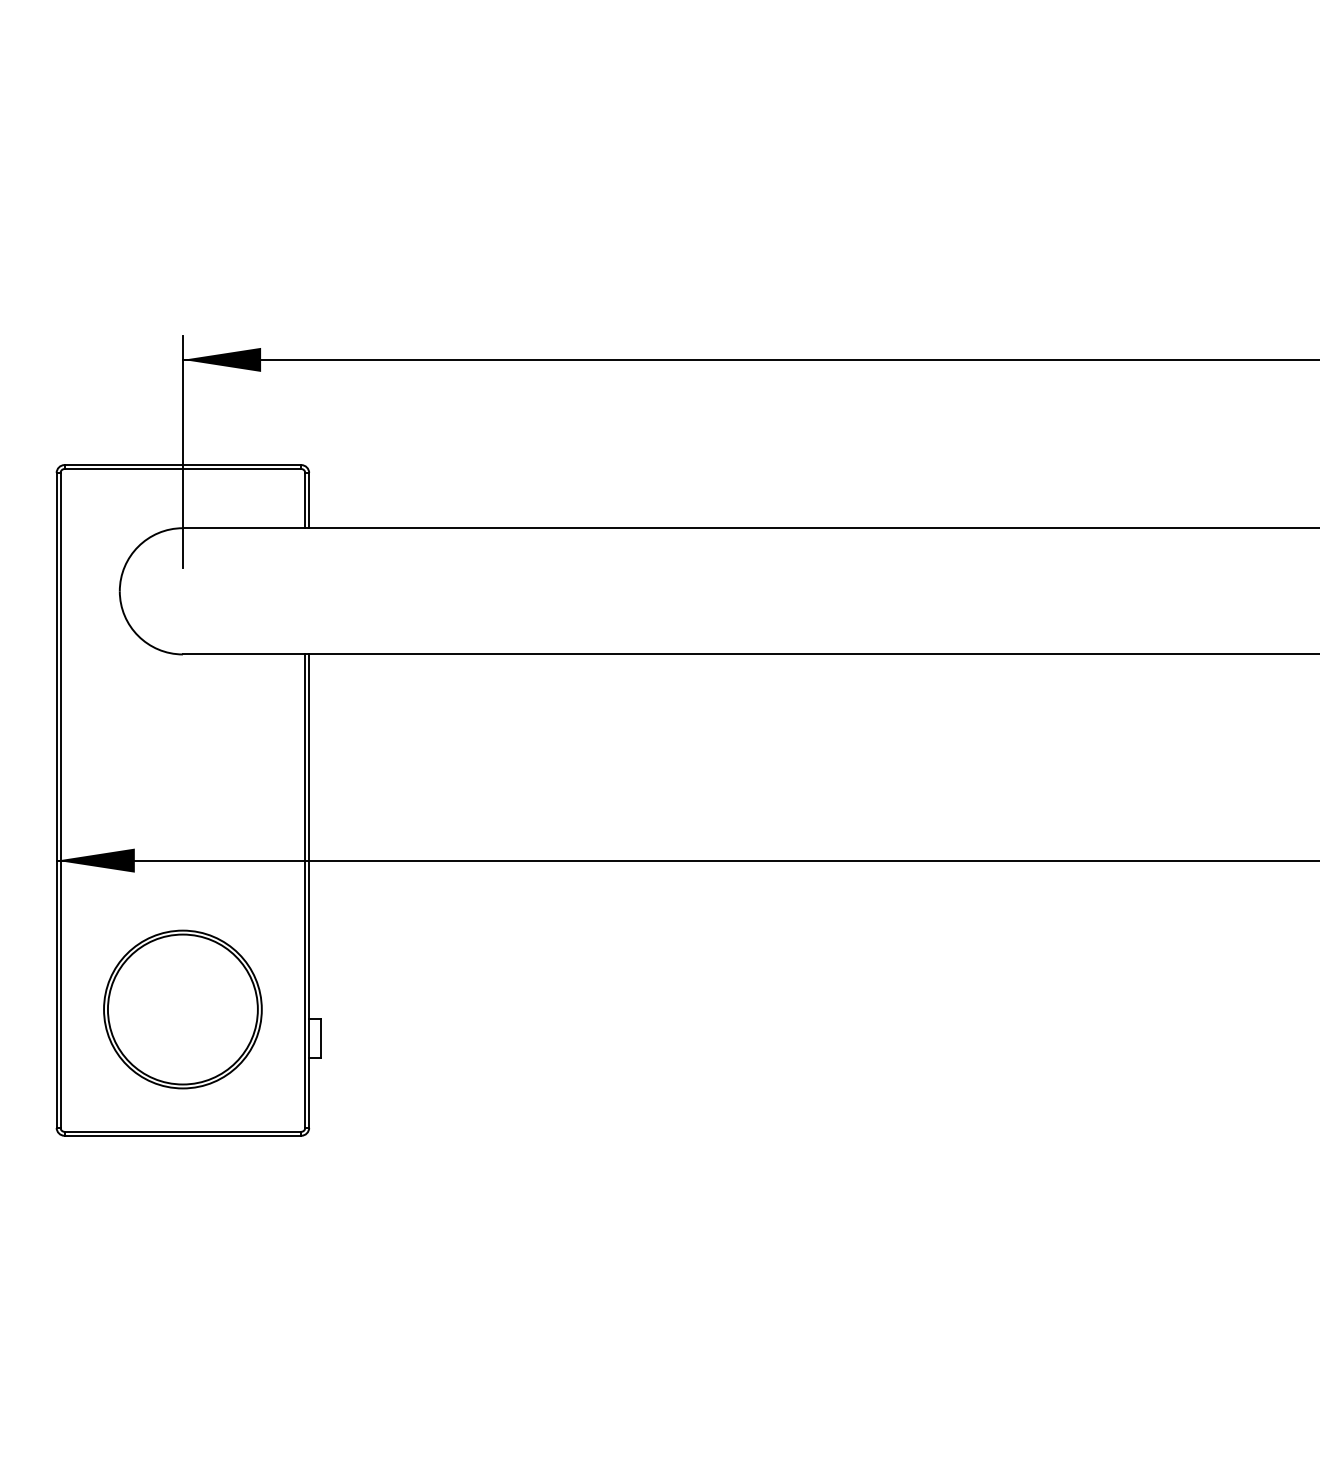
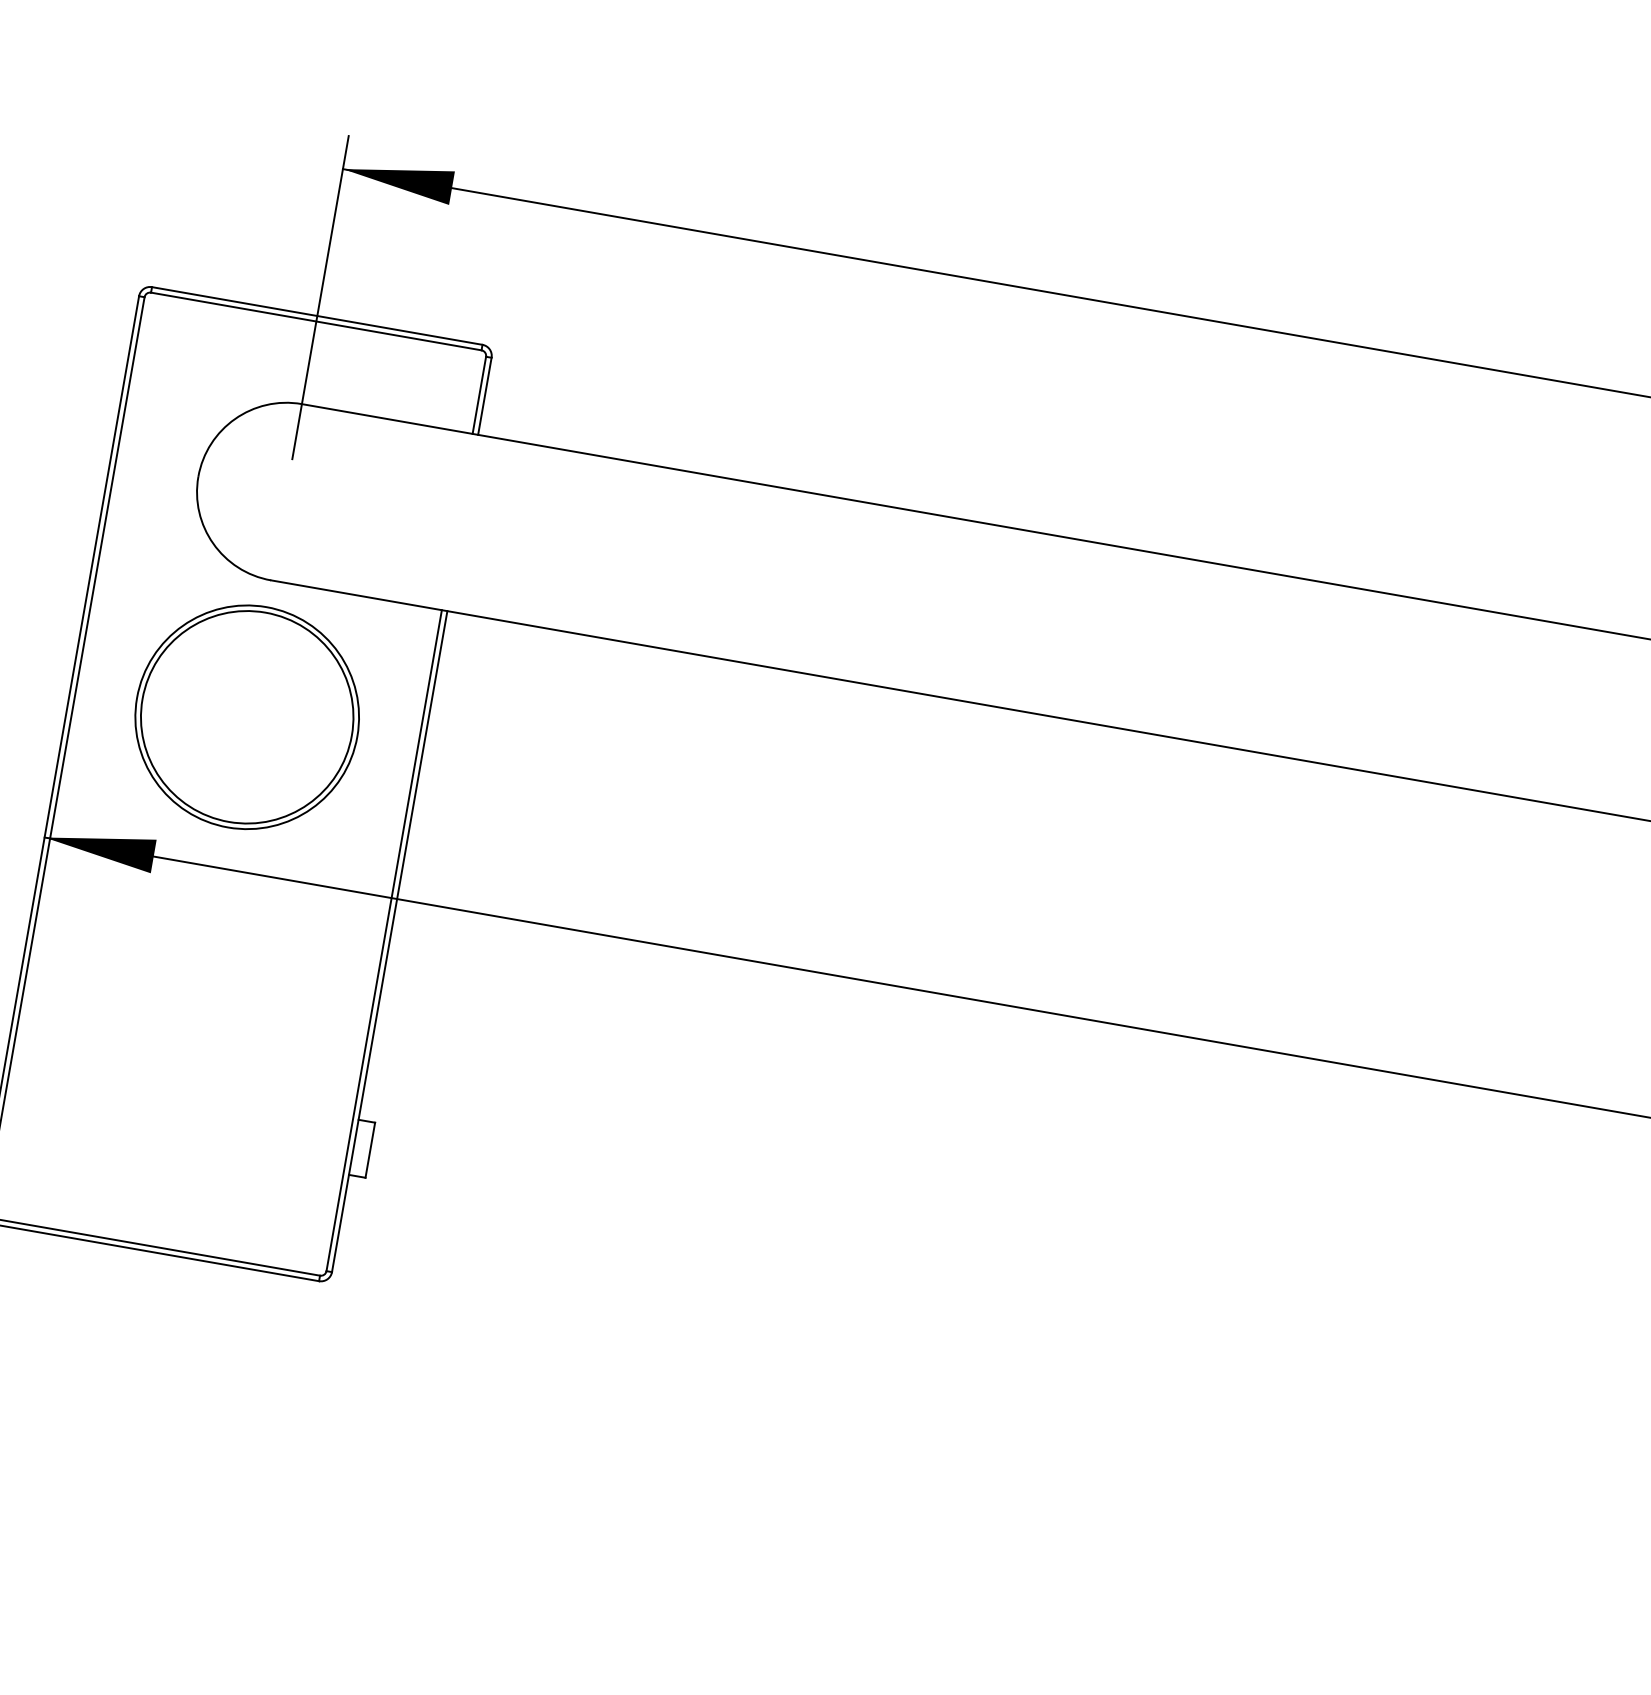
part: (182, 1009) -> (246, 717), moved

